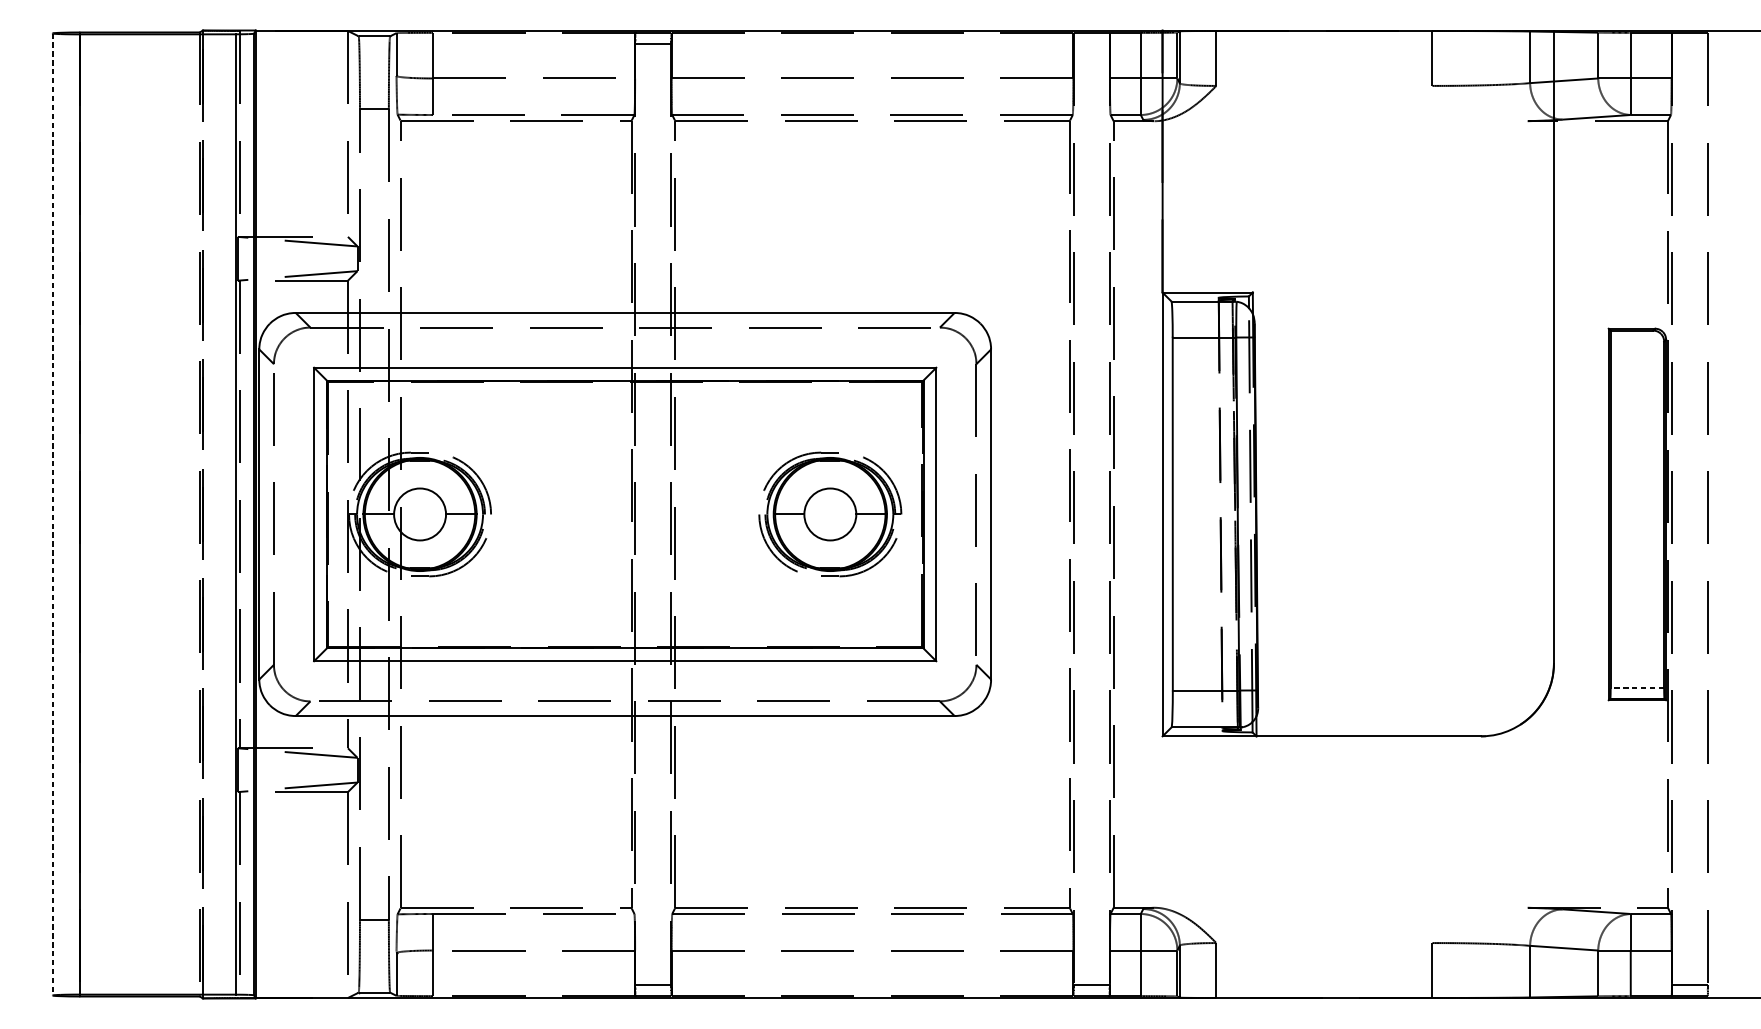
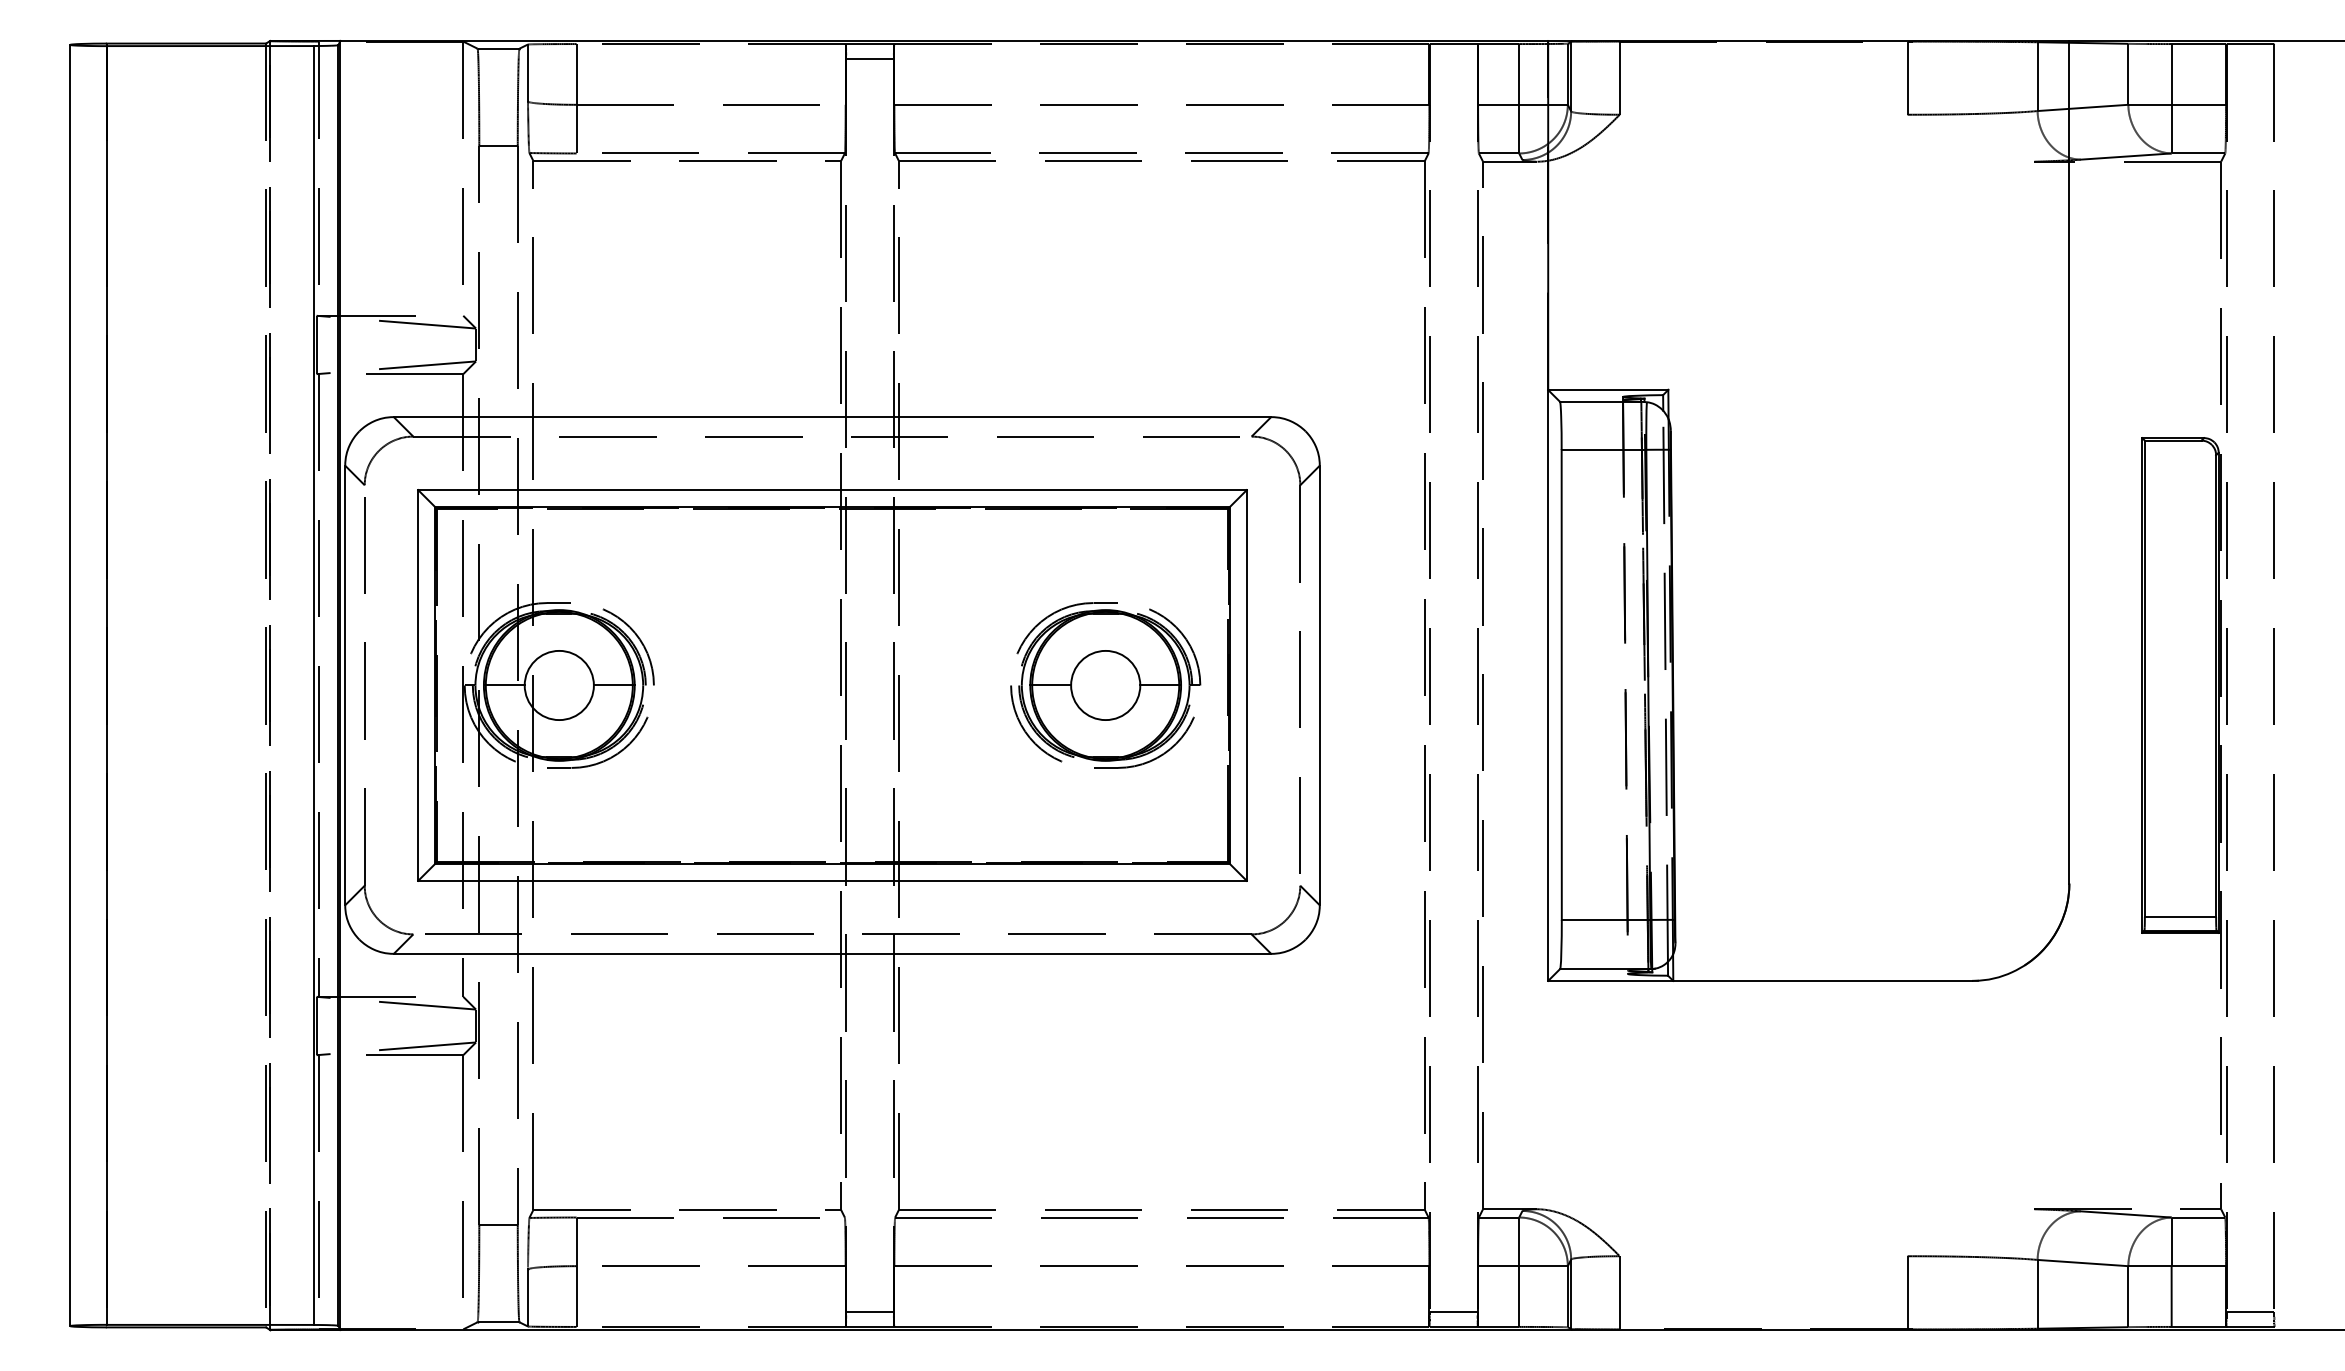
line: (53, 514) -> (70, 685), dashed -> solid
line: (1637, 688) -> (2180, 917), dashed -> solid

